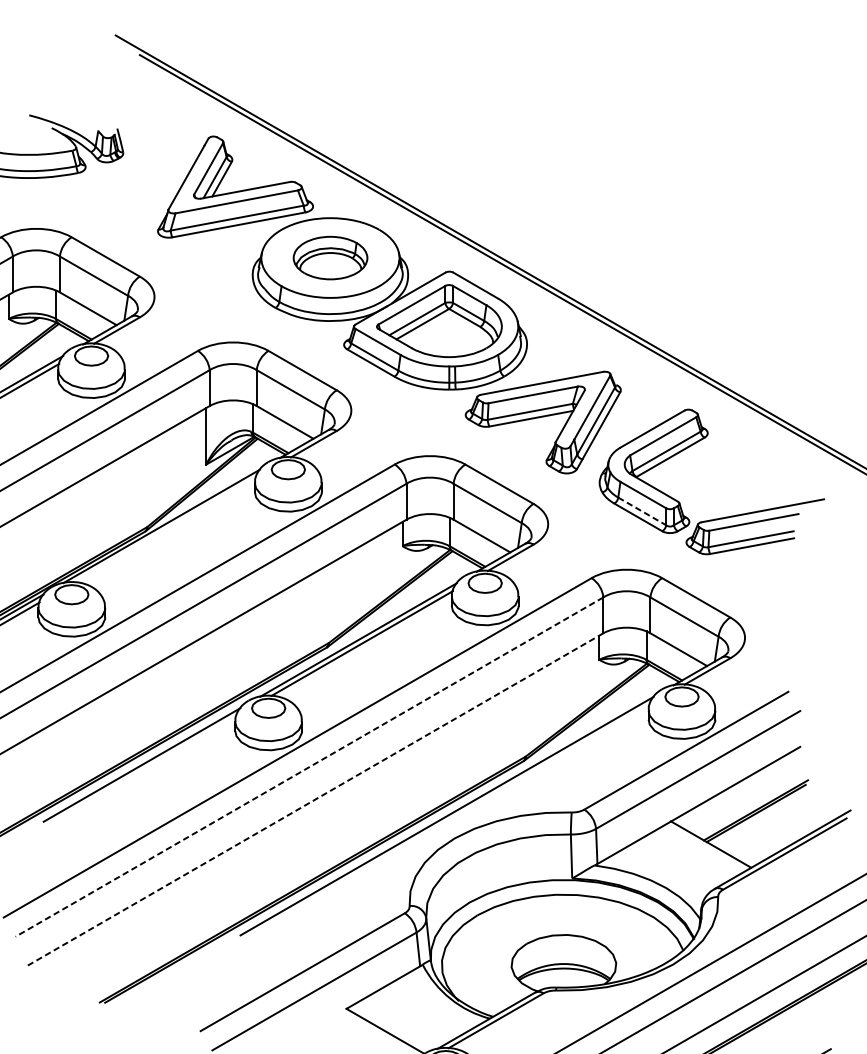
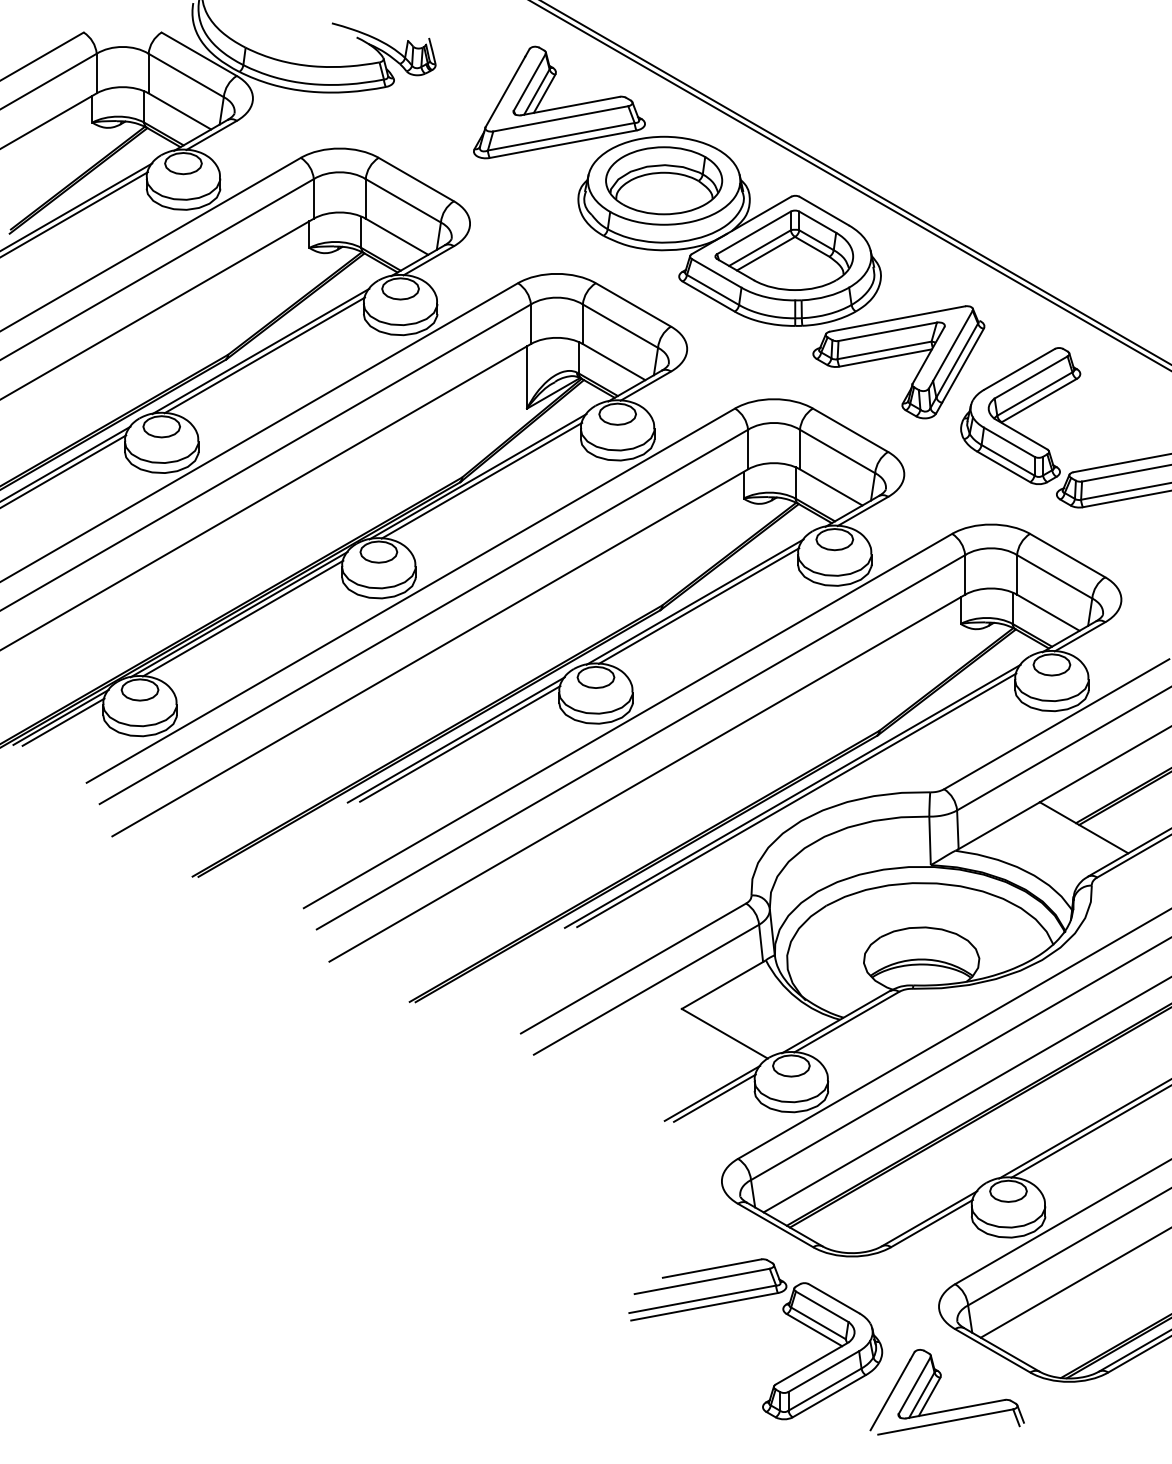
part: (330, 257) -> (664, 180), size x1.43
line: (642, 511) -> (1008, 460), dashed -> solid
line: (164, 529) -> (481, 480), added
line: (309, 767) -> (640, 742), dashed -> solid
line: (145, 768) -> (460, 743), added
line: (314, 799) -> (646, 778), dashed -> solid
line: (450, 819) -> (796, 800), added

